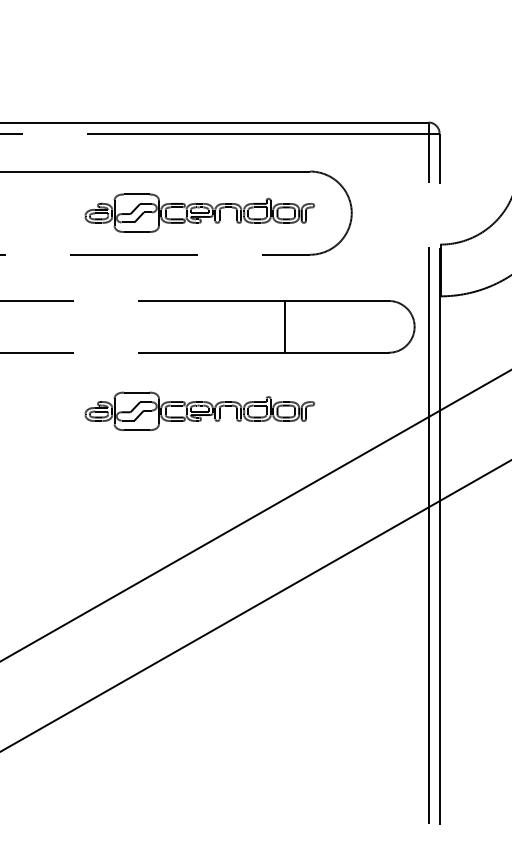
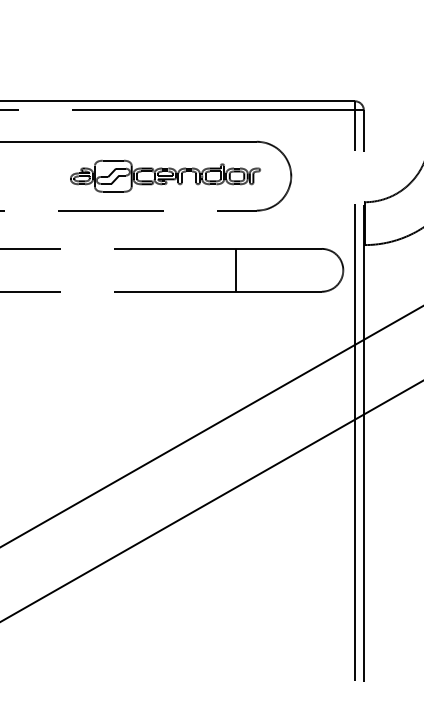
part: (199, 410) -> (165, 339), removed

